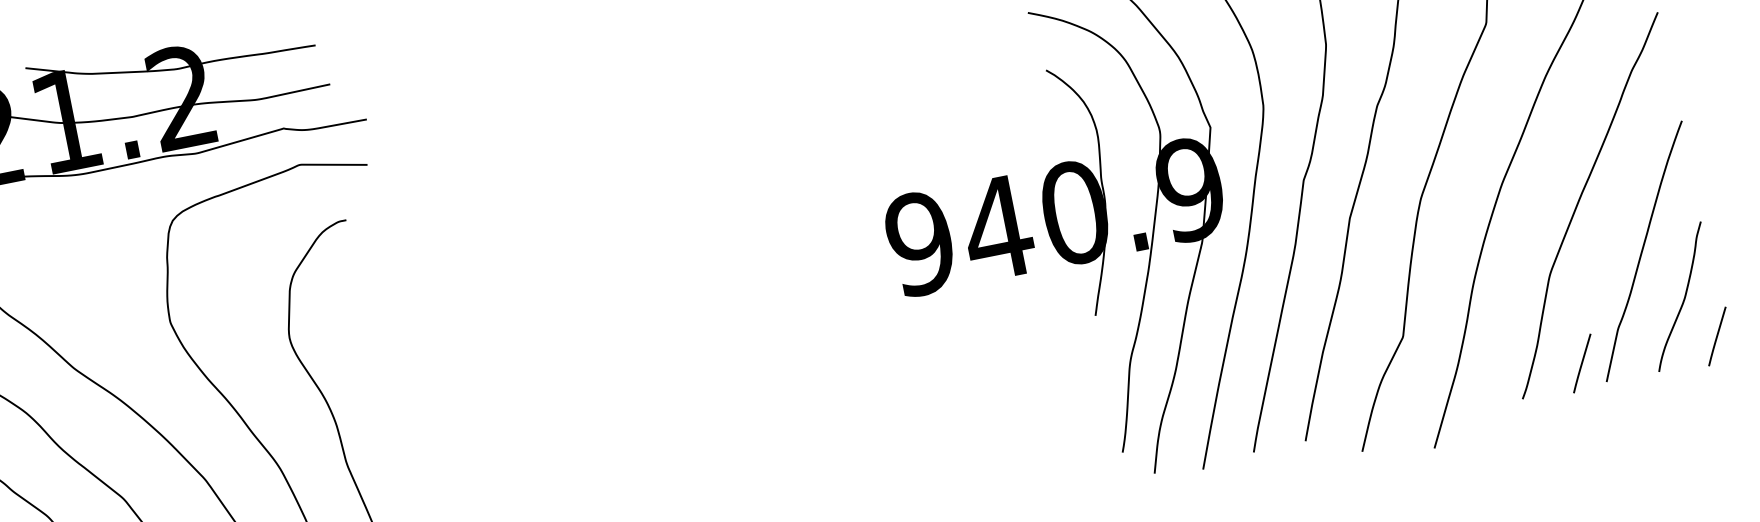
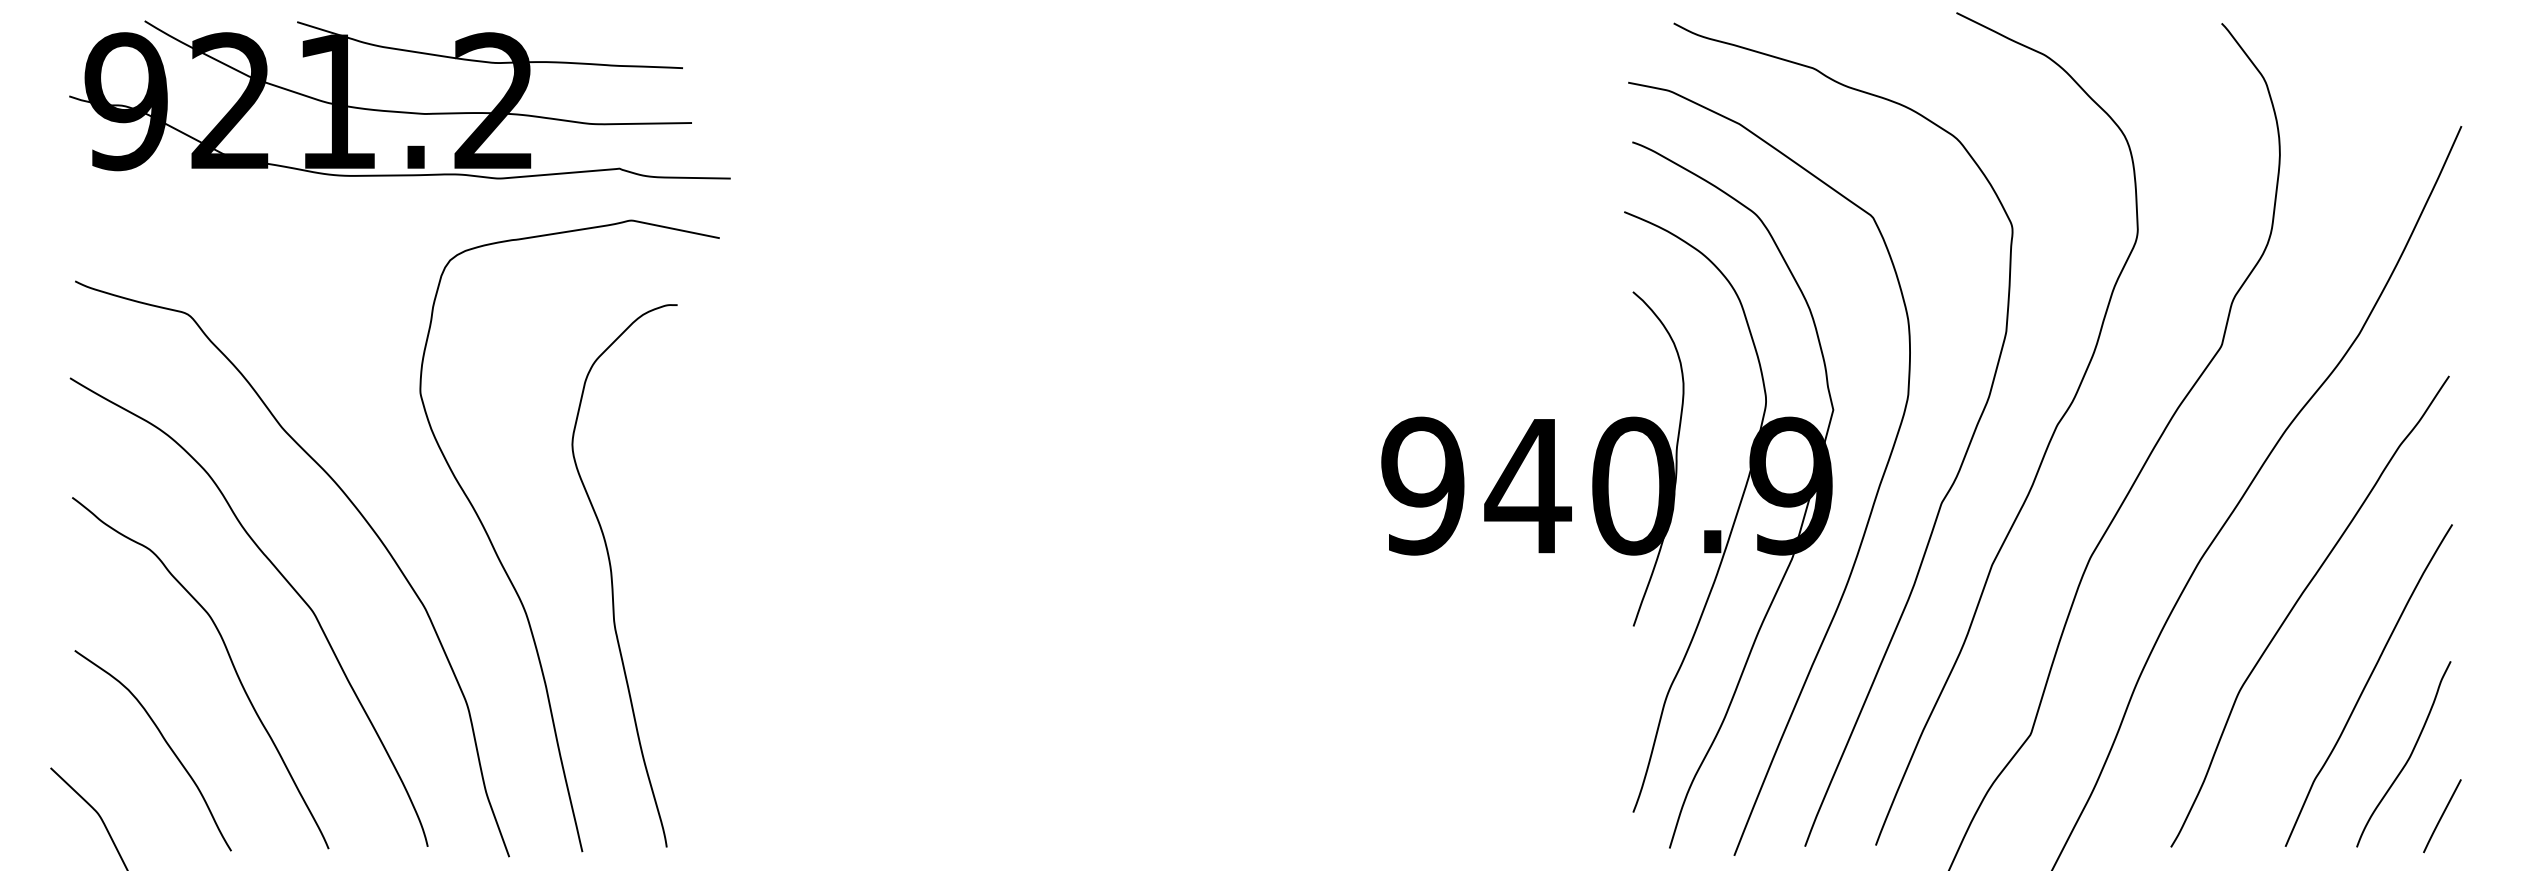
line: (1582, 363) -> (2258, 816), removed

